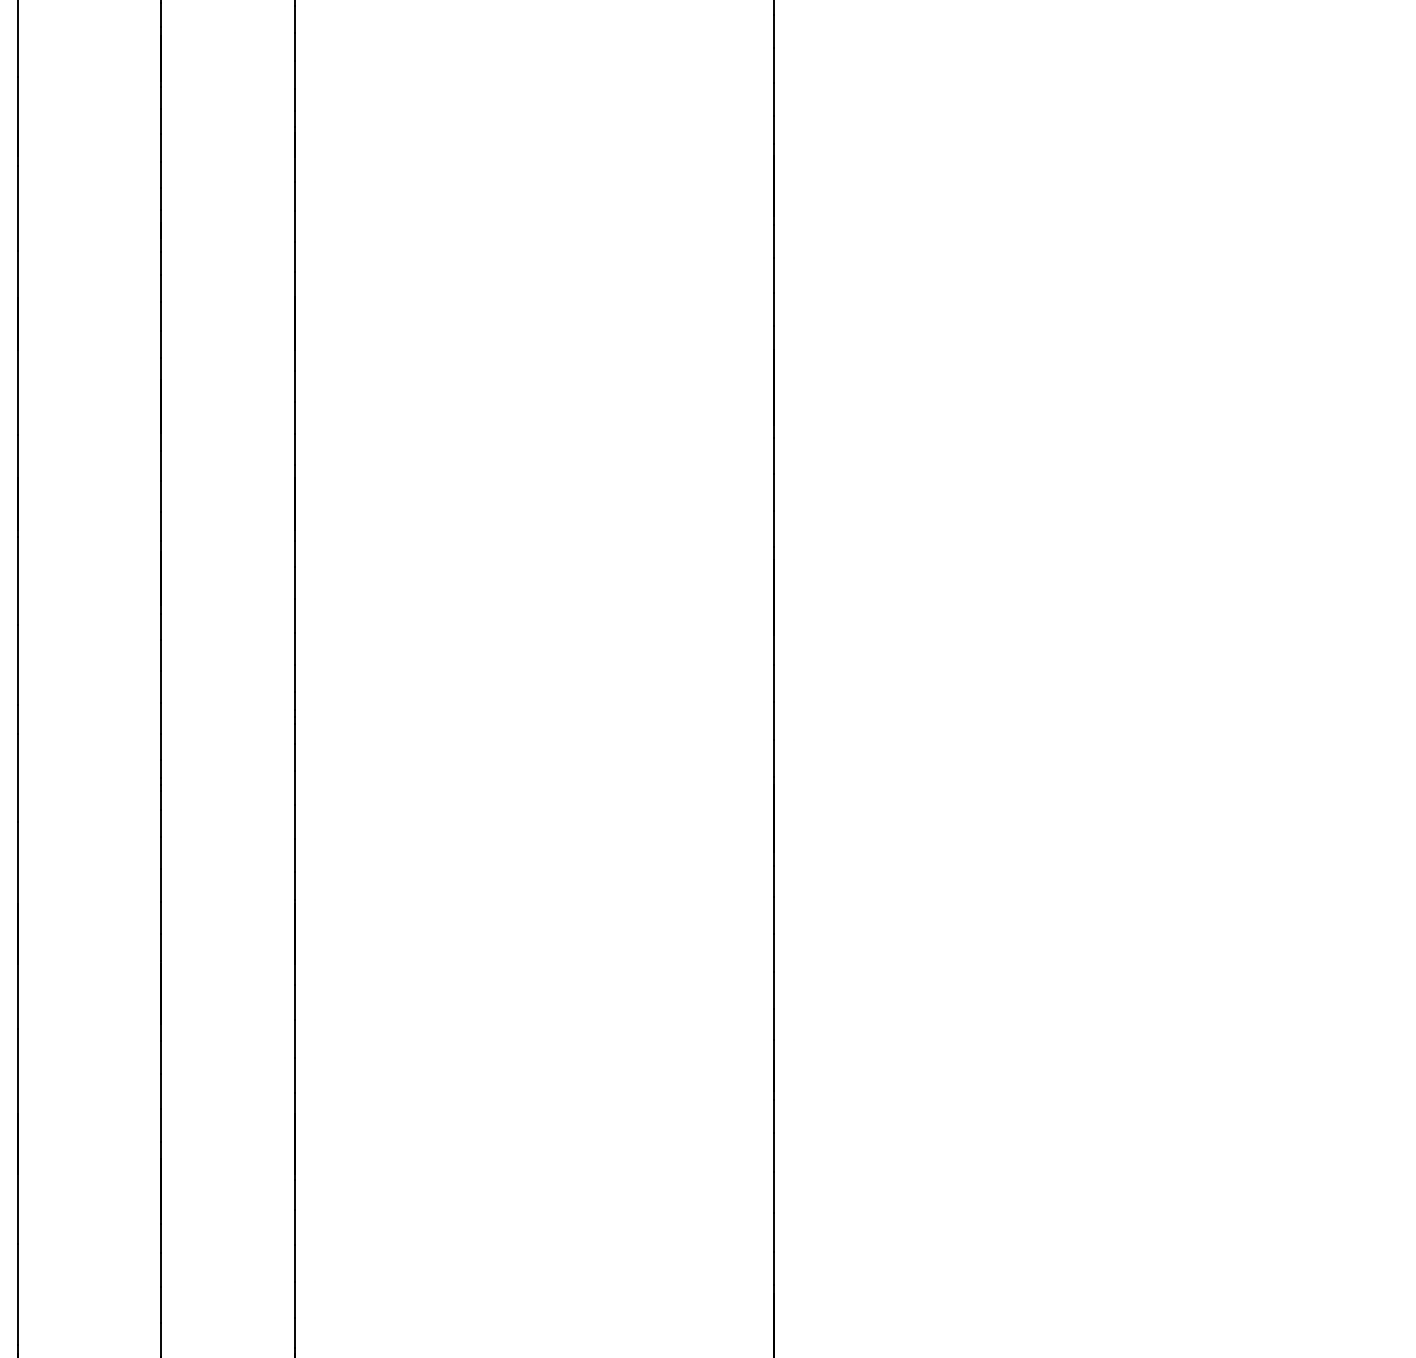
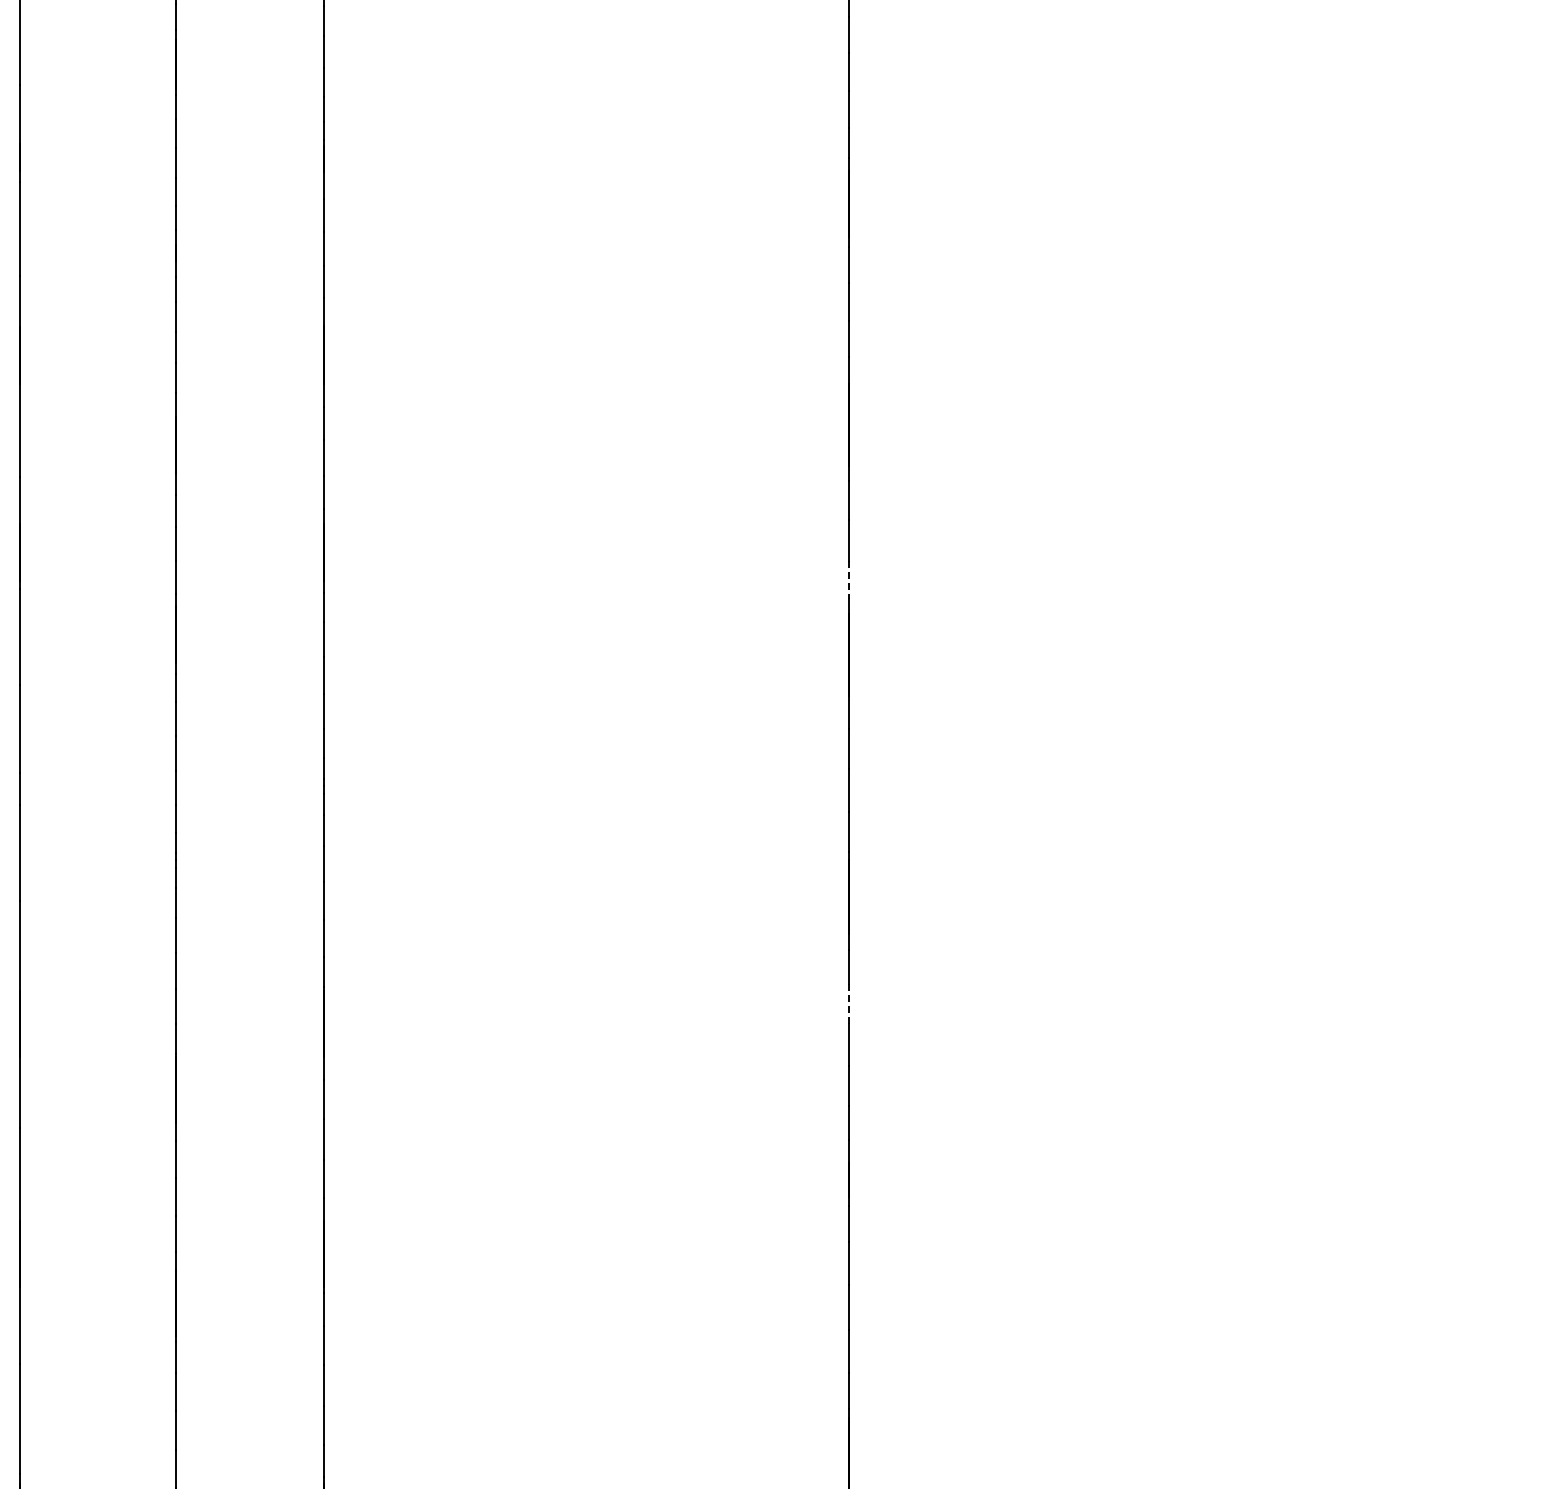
line: (774, 529) -> (848, 580), solid -> dashed
line: (774, 916) -> (848, 1004), solid -> dashed

